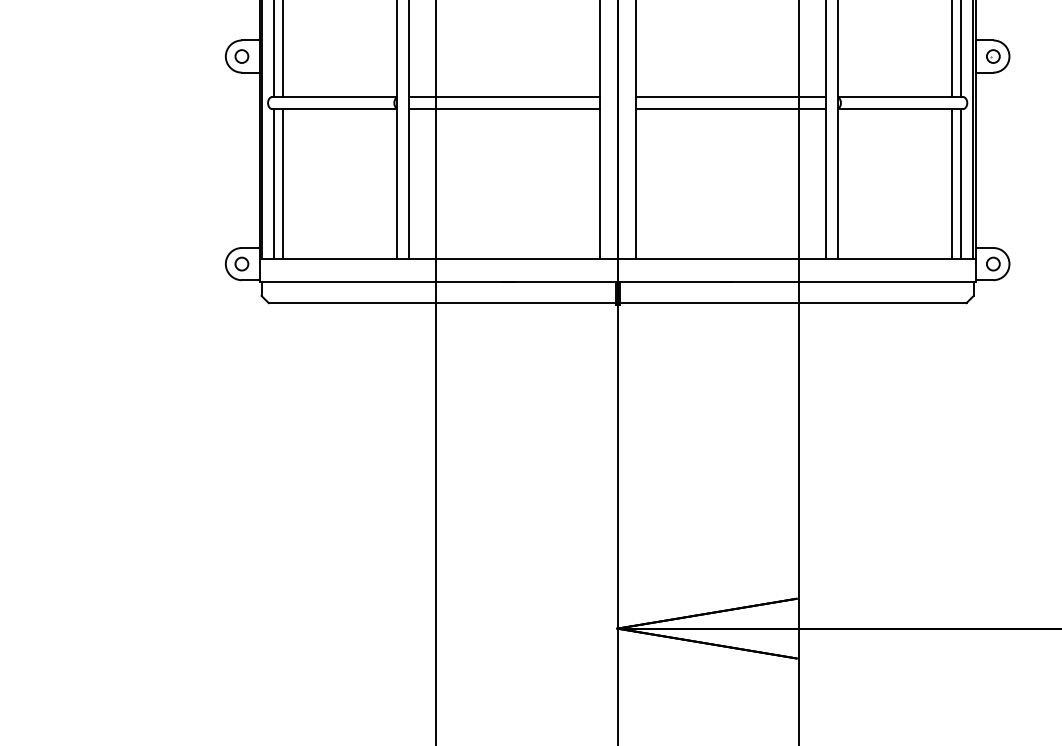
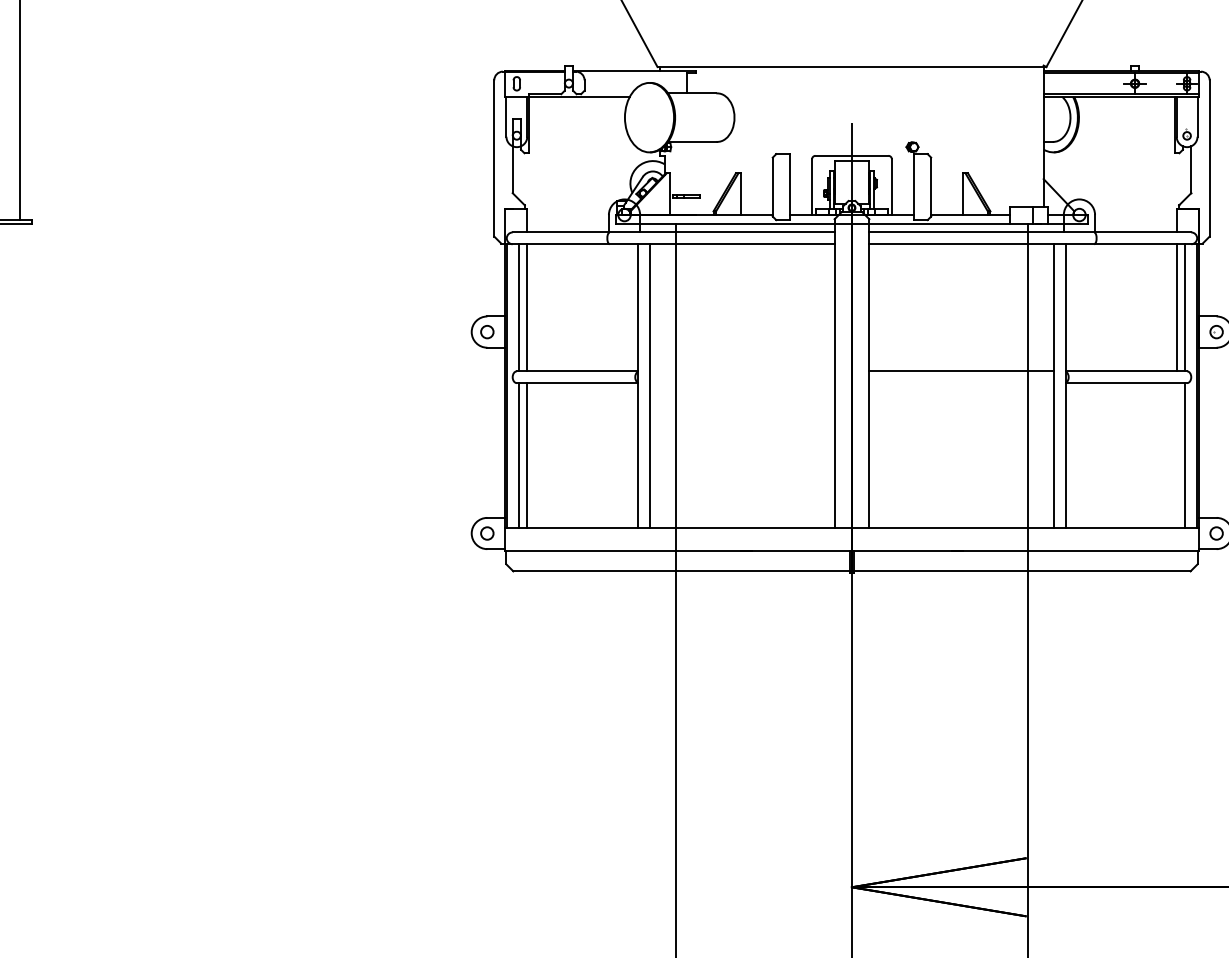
line: (503, 97) -> (741, 371), removed
line: (503, 109) -> (741, 383), removed
line: (730, 109) -> (961, 383), removed
line: (952, 183) -> (1176, 455), removed

